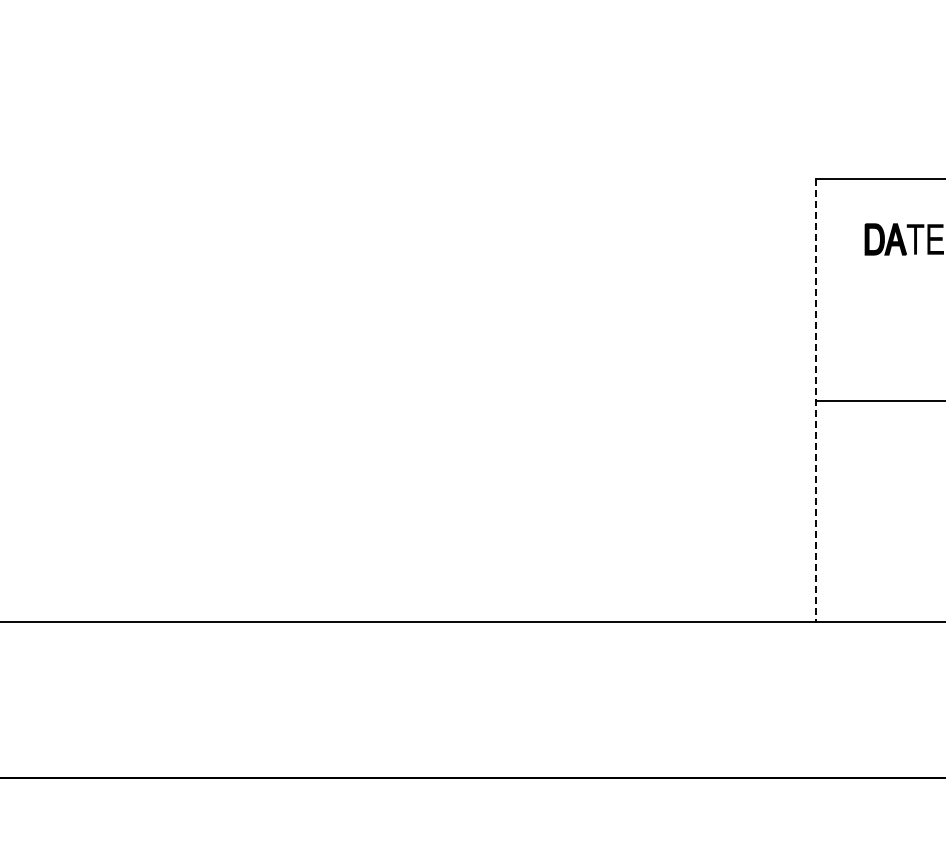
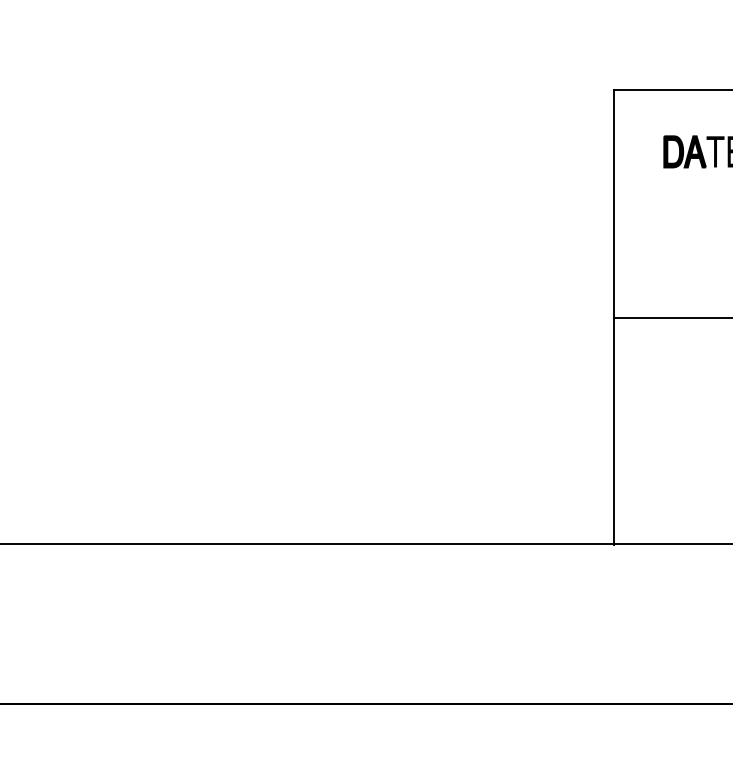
line: (816, 400) -> (613, 317), dashed -> solid

